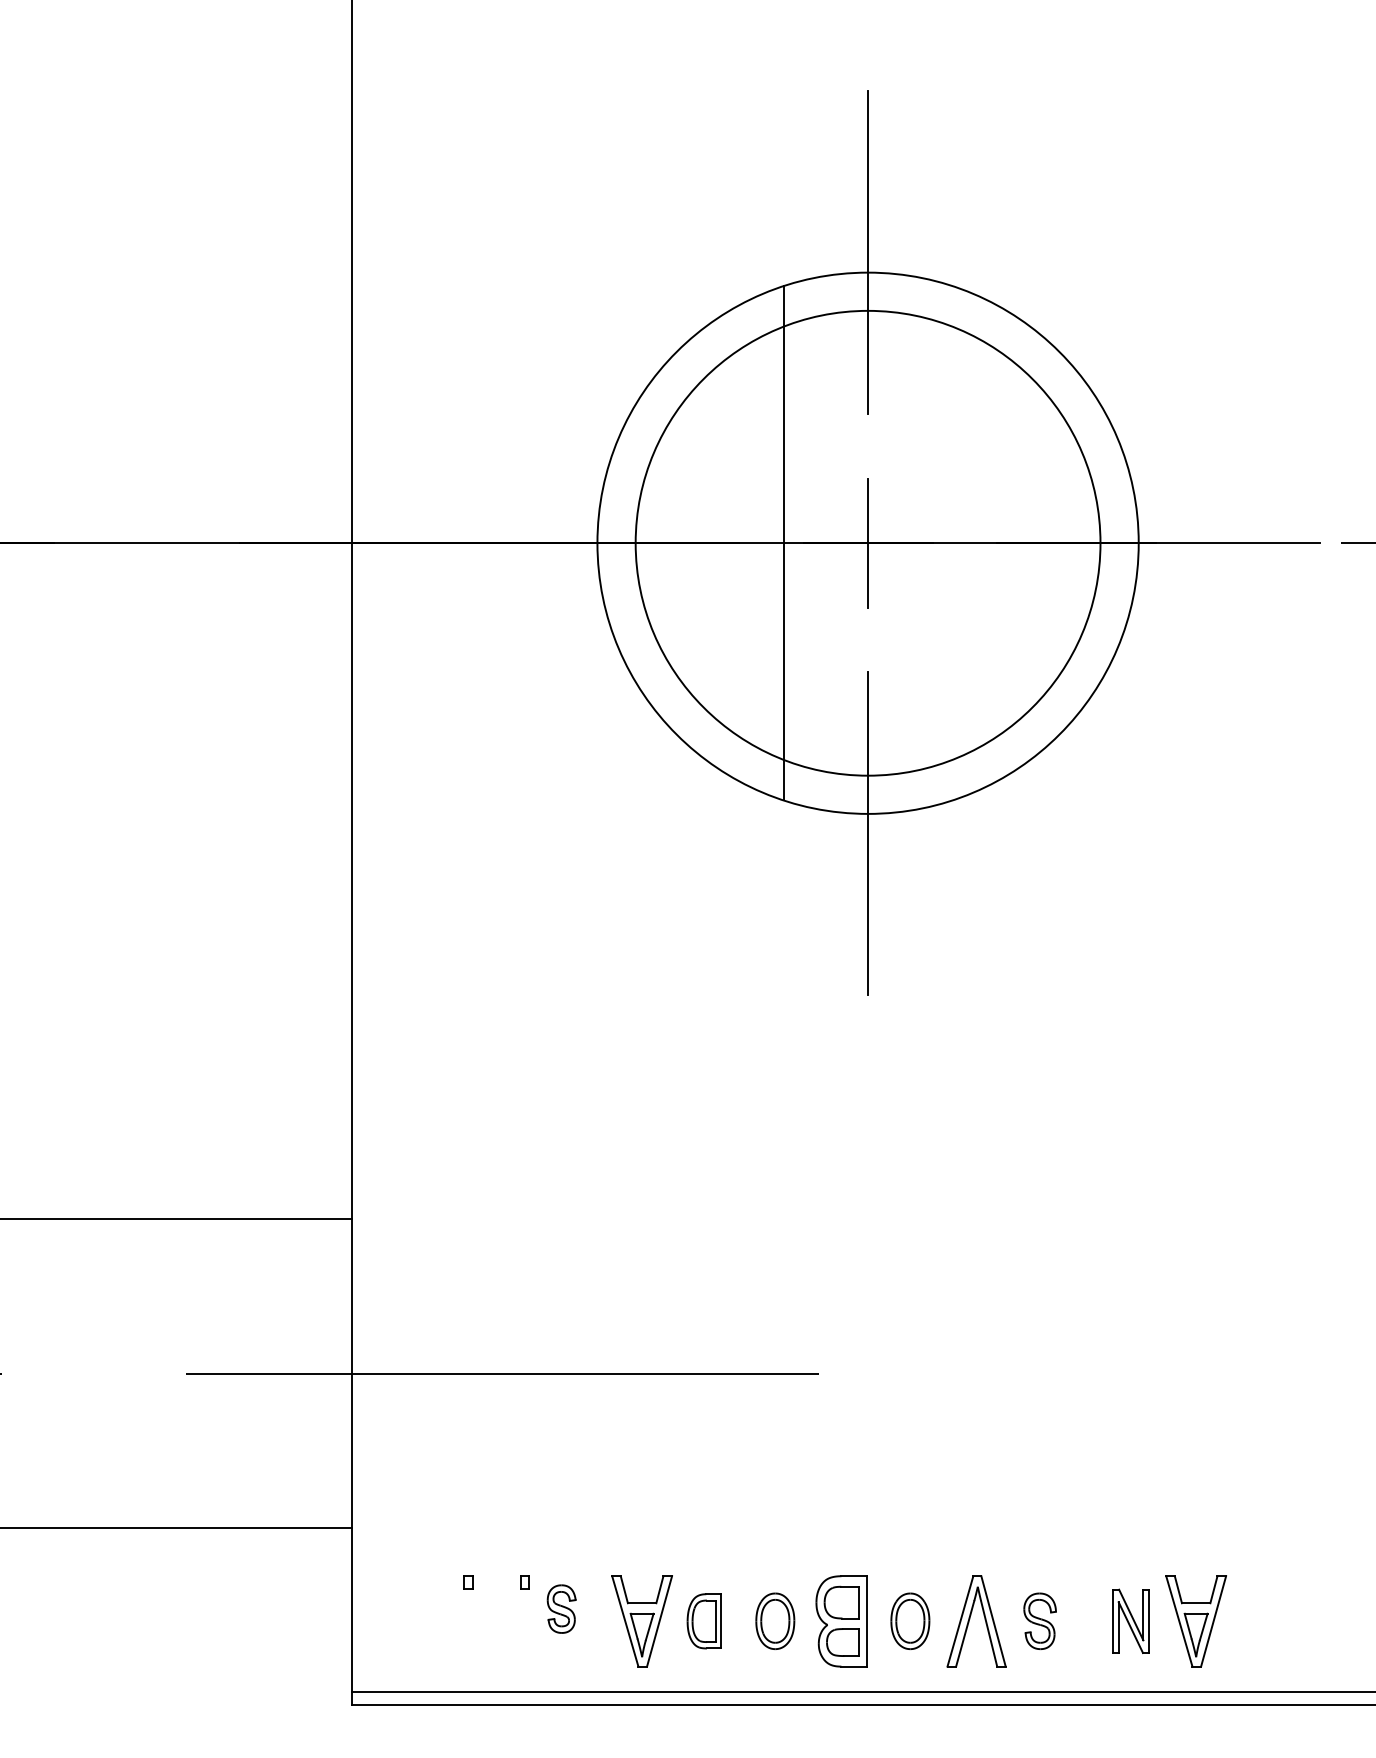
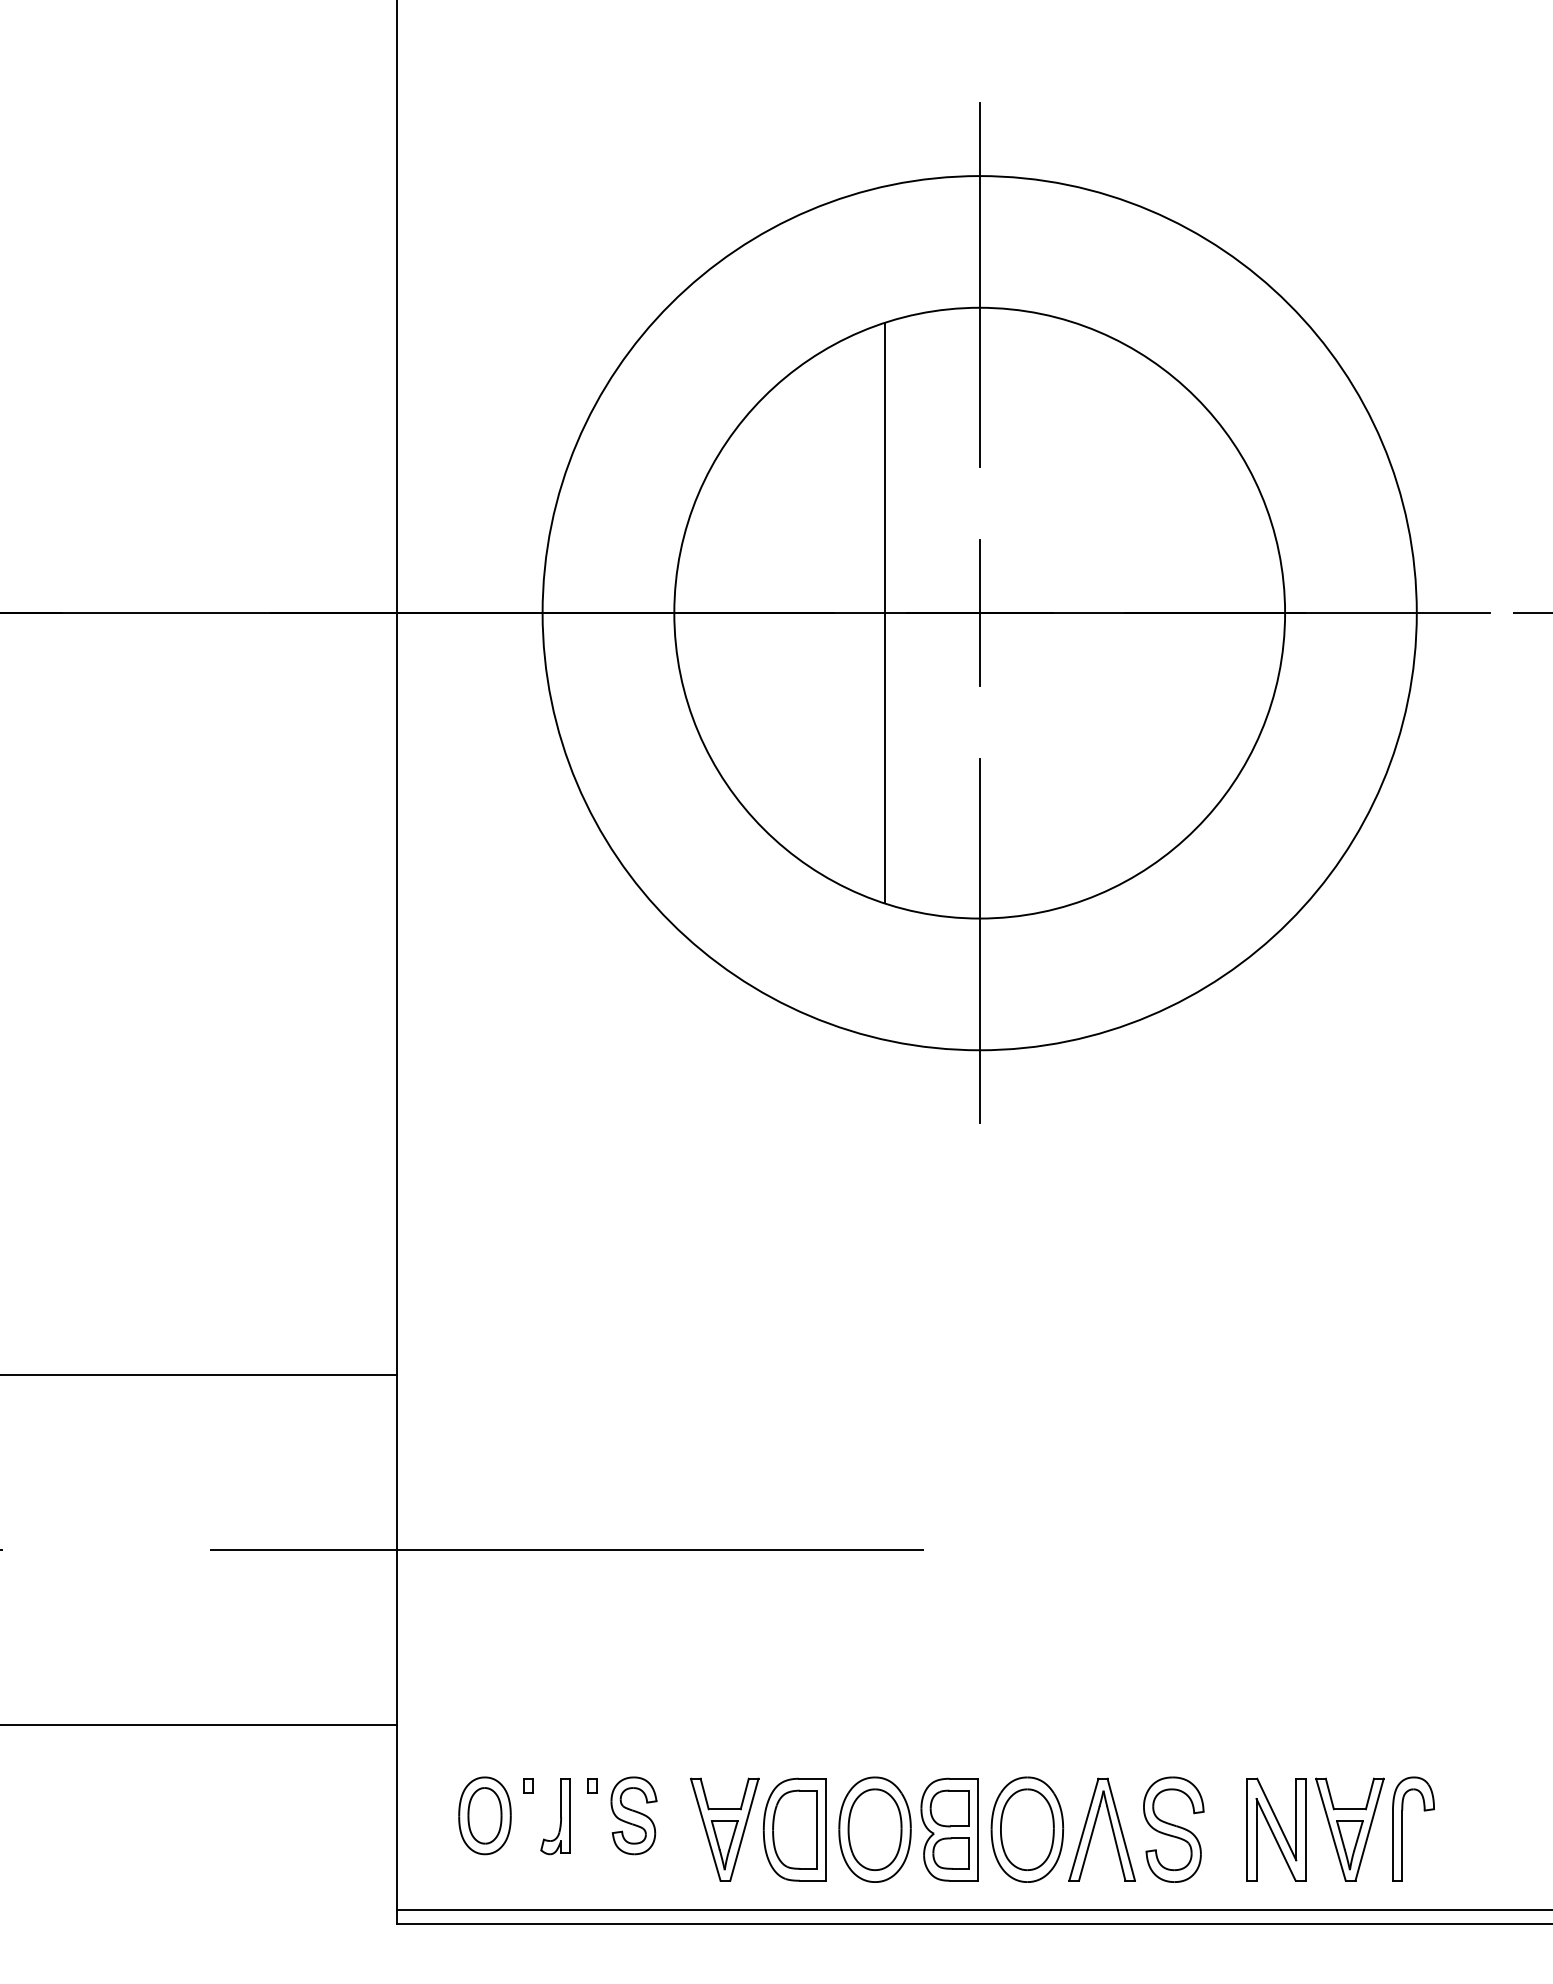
circle: (867, 543) -> (979, 613), size x1.67
part: (429, 1608) -> (484, 1815), added
part: (561, 1608) -> (633, 1815), size x1.43
part: (492, 1609) -> (555, 1816), added
part: (1242, 1620) -> (1402, 1828), added
part: (703, 1621) -> (794, 1829), size x1.67
part: (774, 1621) -> (874, 1829), size x1.67
part: (910, 1621) -> (1027, 1829), size x1.67
part: (1039, 1621) -> (1173, 1829), size x1.67
part: (1131, 1621) -> (1276, 1829), size x1.43

